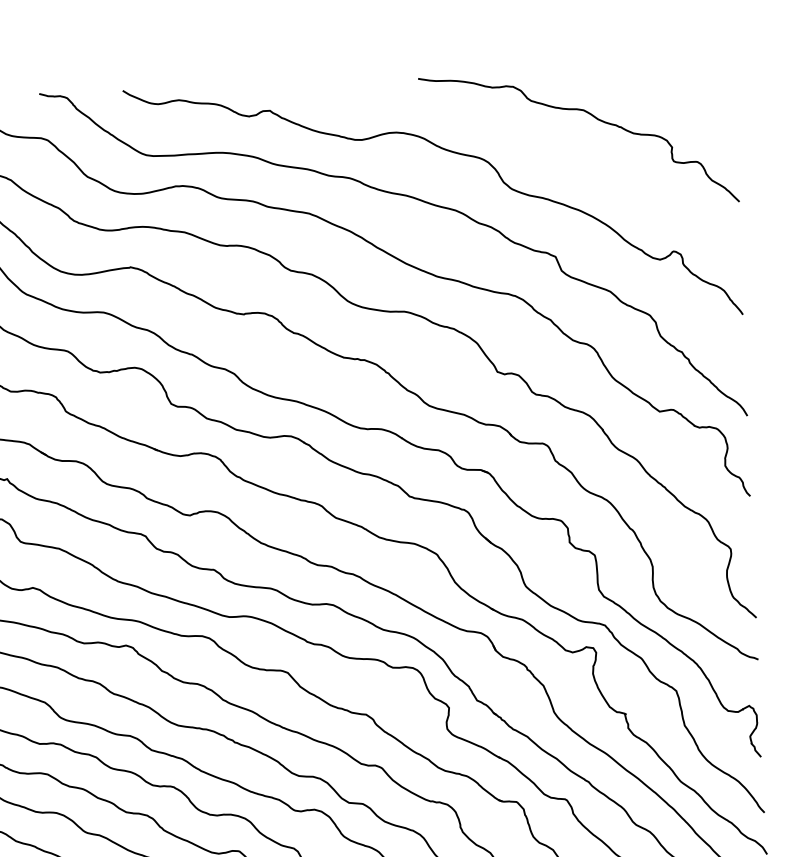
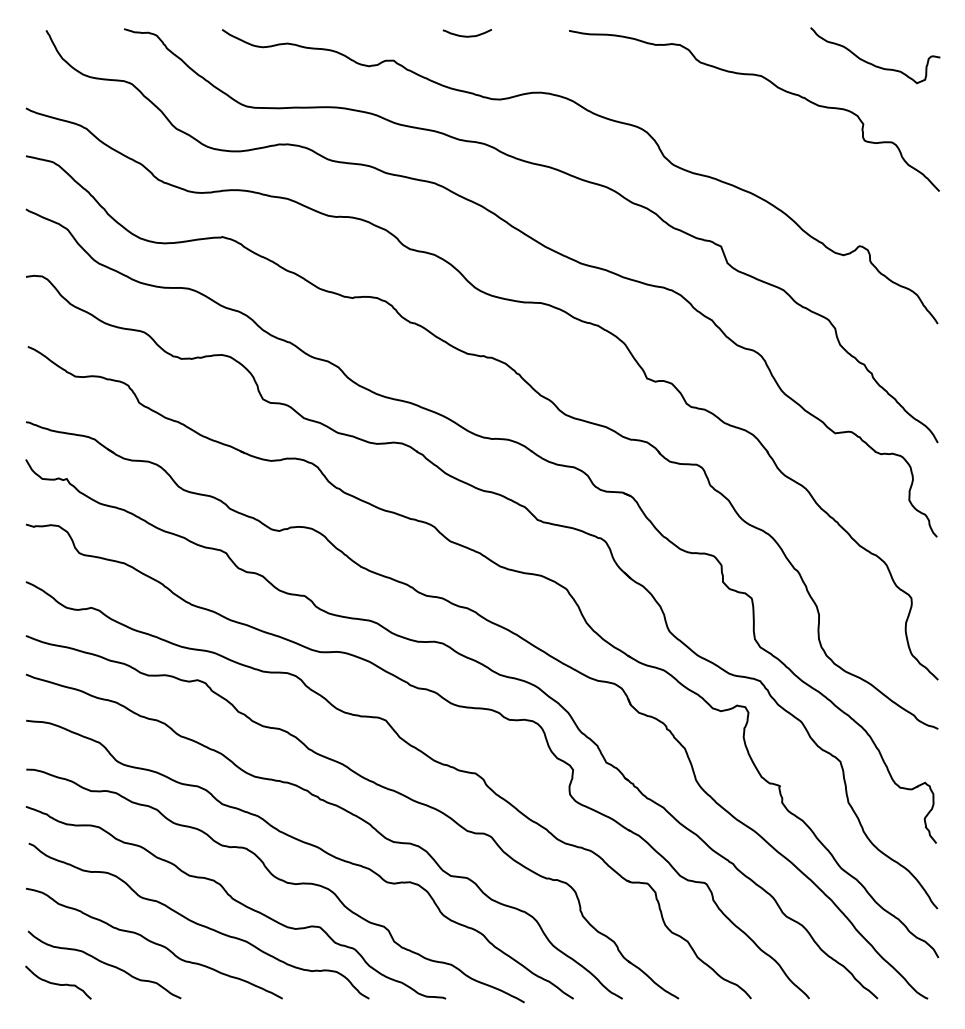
curve: (331, 86) -> (467, 35), added
curve: (677, 95) -> (872, 63), added

